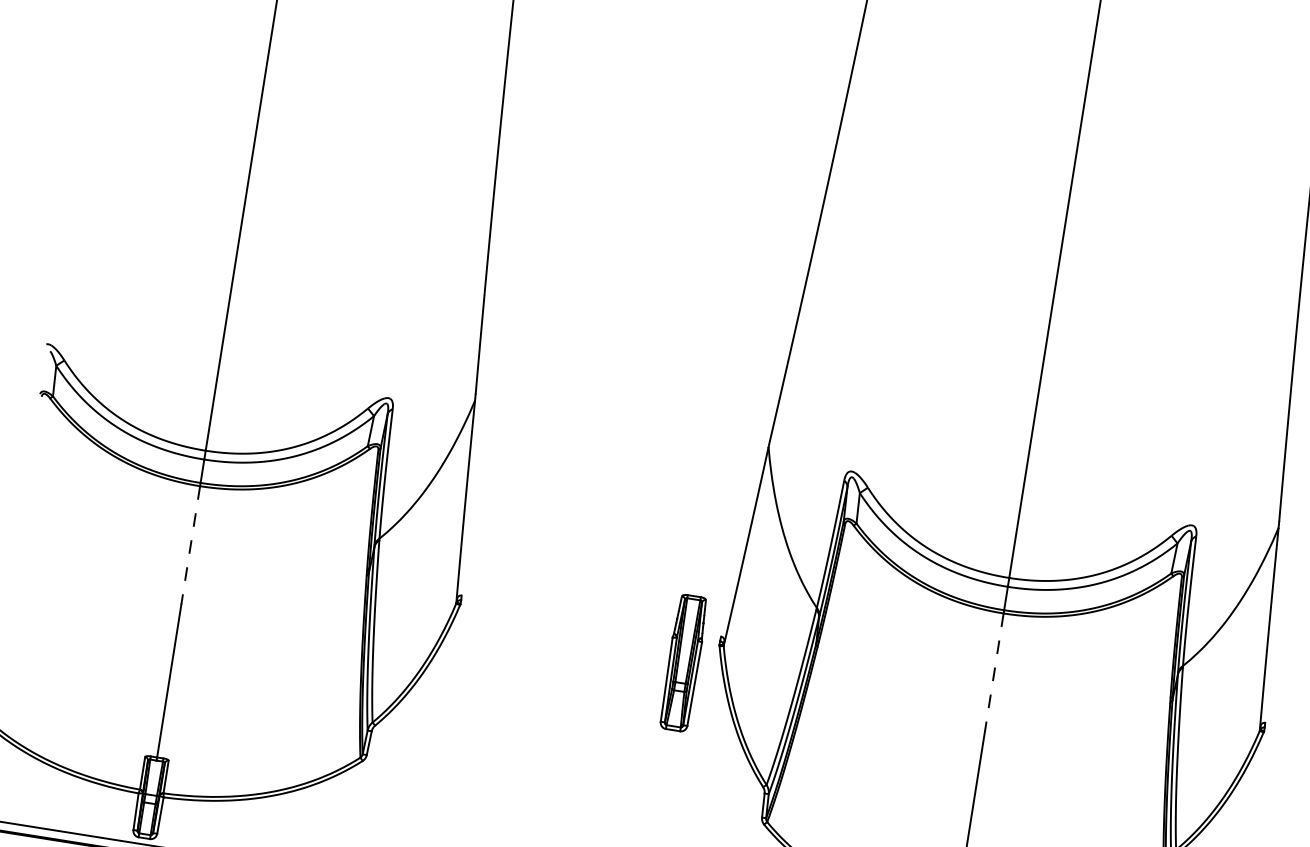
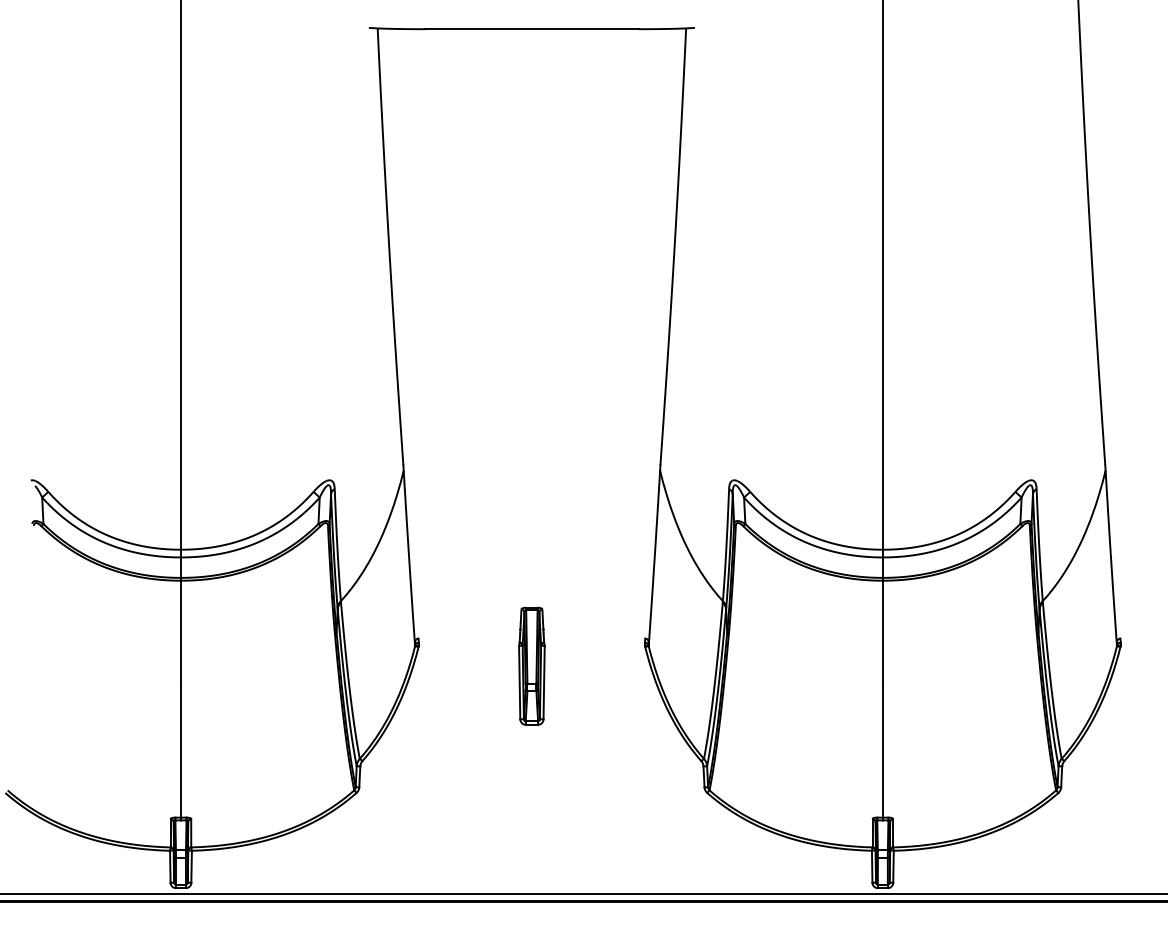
line: (190, 545) -> (180, 632), dashed -> solid
part: (683, 662) -> (531, 665), moved
line: (993, 672) -> (882, 632), dashed -> solid

